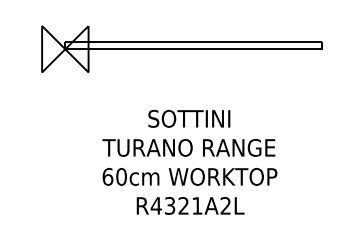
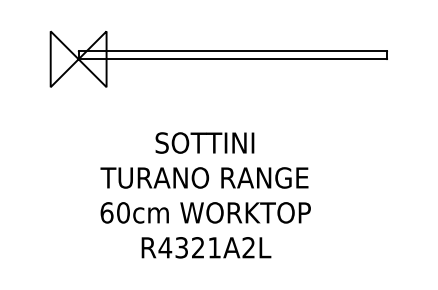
text: (189, 161) -> (205, 194), moved

